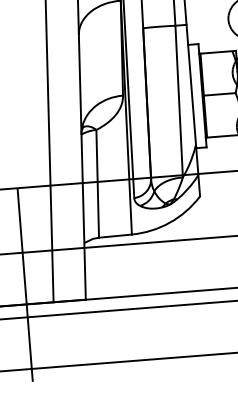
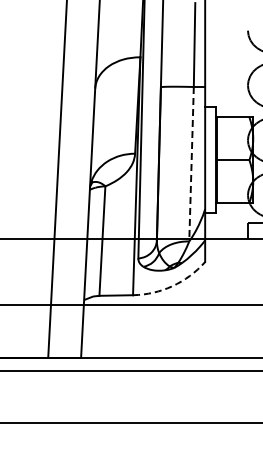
line: (179, 101) -> (191, 164), solid -> dashed
arc: (169, 222) -> (172, 286), solid -> dashed
line: (24, 284) -> (20, 337), removed

